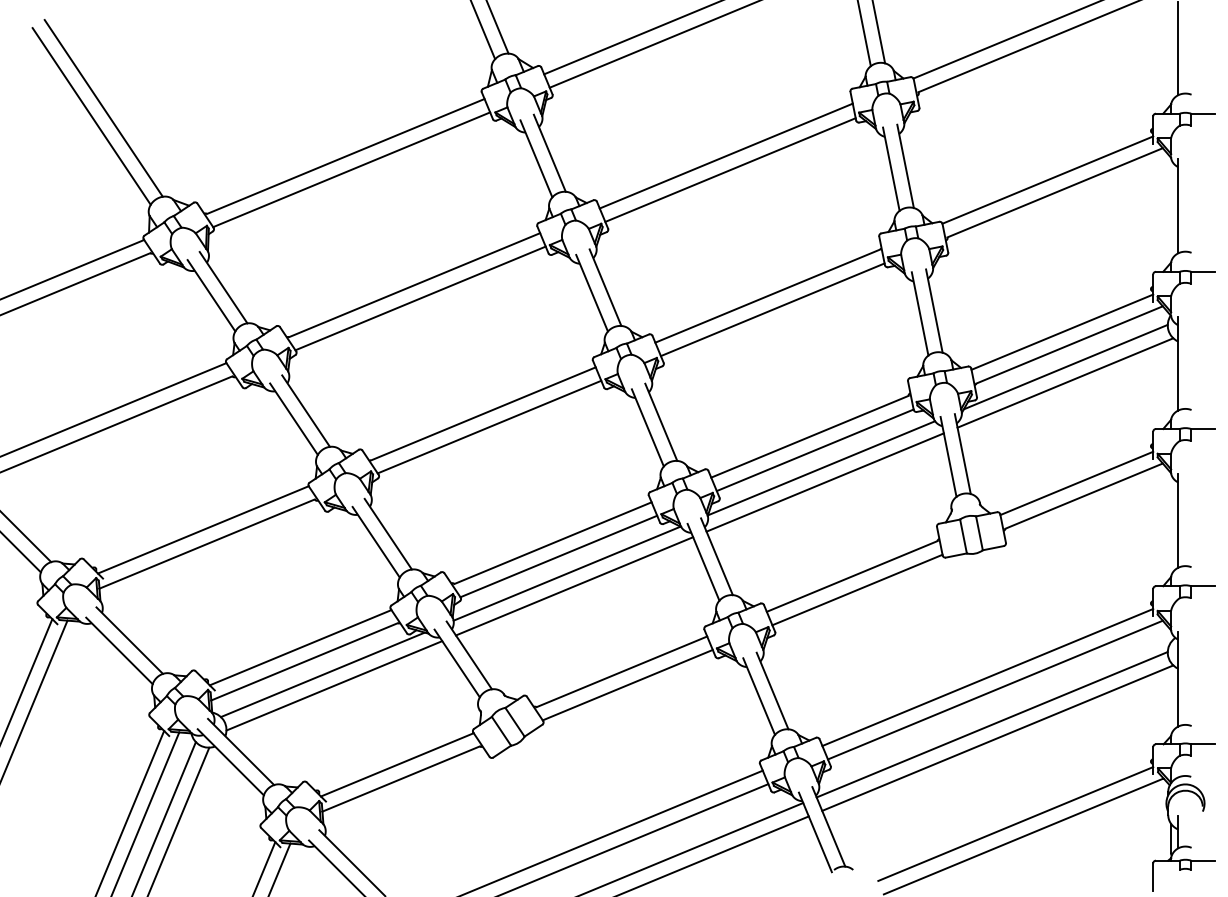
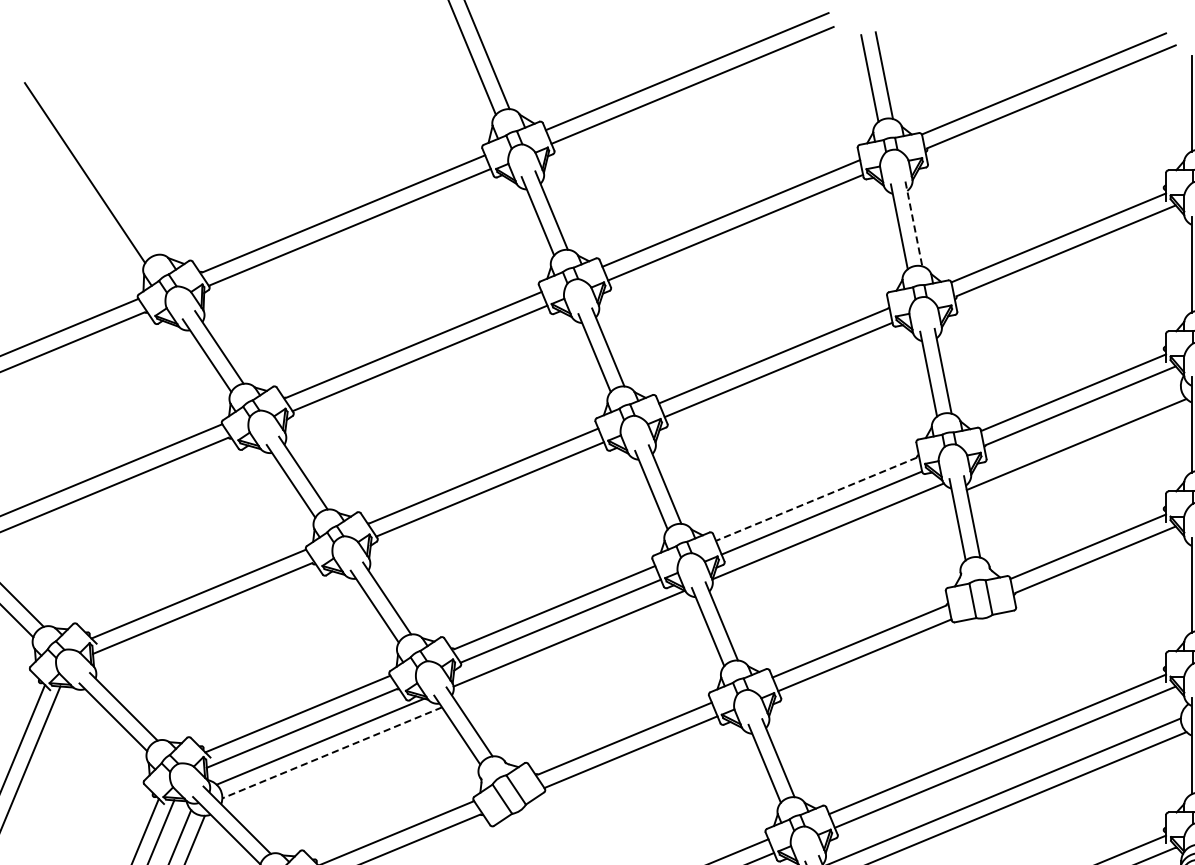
line: (103, 108) -> (97, 164), removed
line: (905, 166) -> (913, 224), solid -> dashed
line: (1065, 366) -> (1076, 427), removed
line: (809, 436) -> (816, 498), solid -> dashed
line: (824, 482) -> (831, 545), removed
line: (574, 586) -> (576, 651), removed
line: (334, 685) -> (332, 752), solid -> dashed

